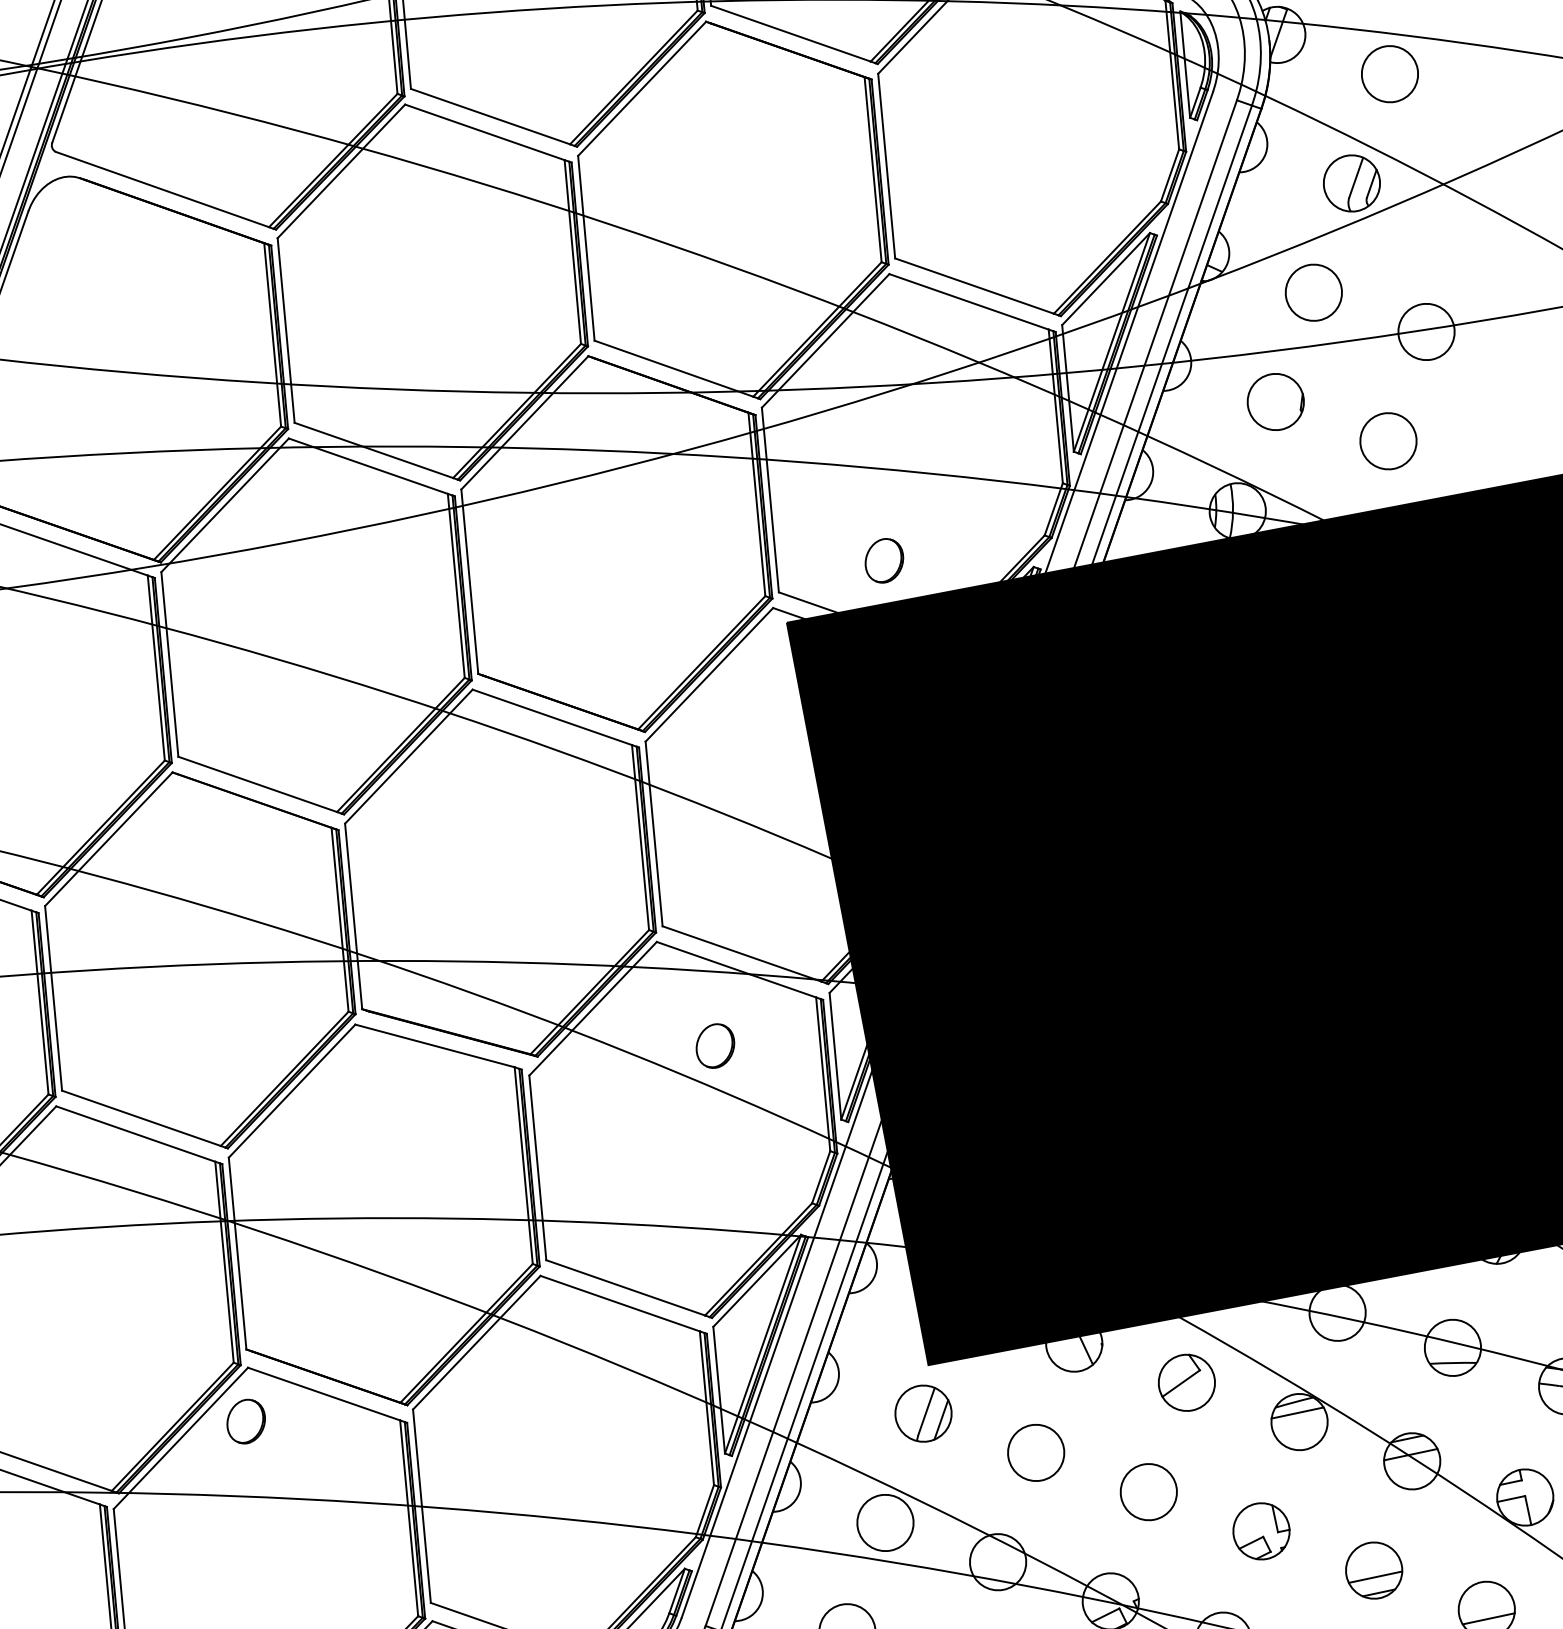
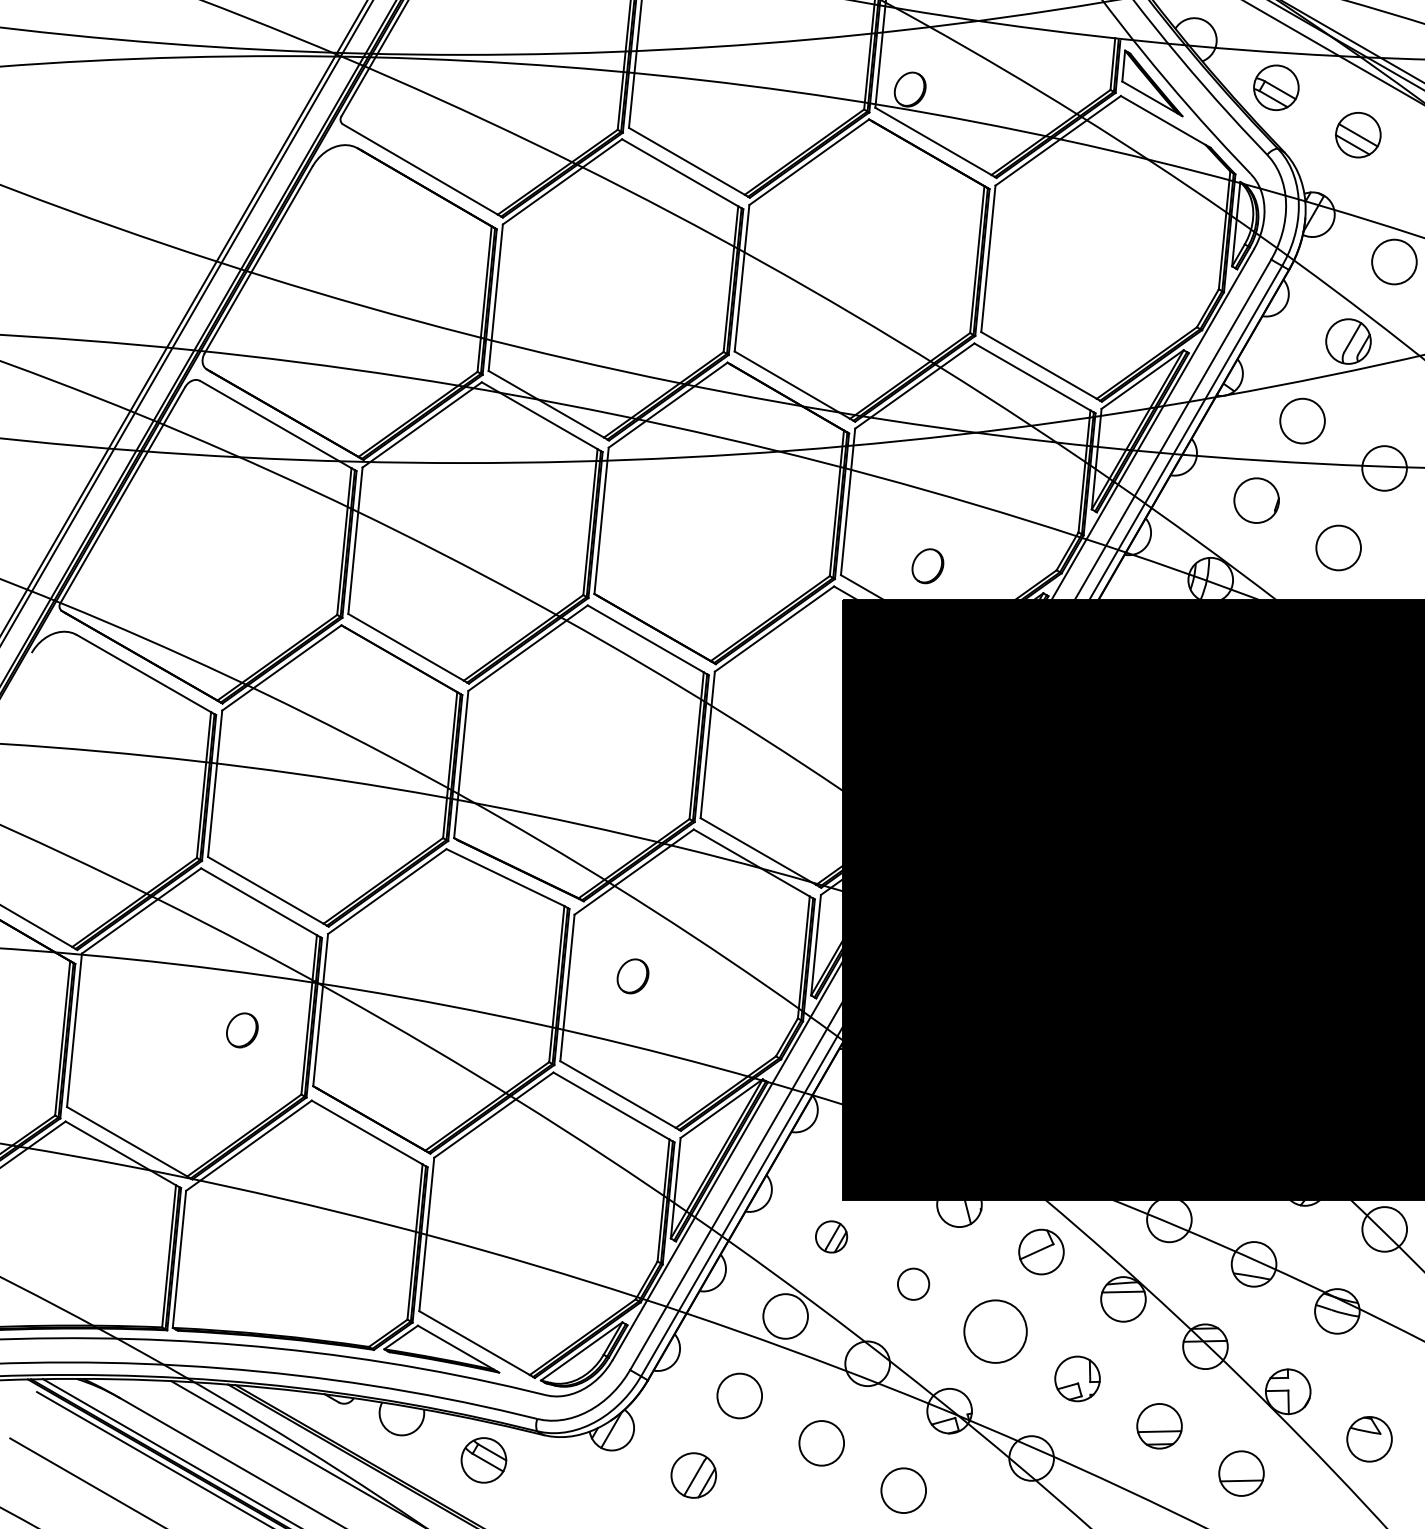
part: (714, 1046) -> (632, 976), moved
part: (923, 1413) -> (831, 1236), size x0.7
part: (246, 1421) -> (242, 1030), moved
circle: (1035, 1451) -> (913, 1283), size x0.7
circle: (1148, 1492) -> (995, 1331), size x1.4

